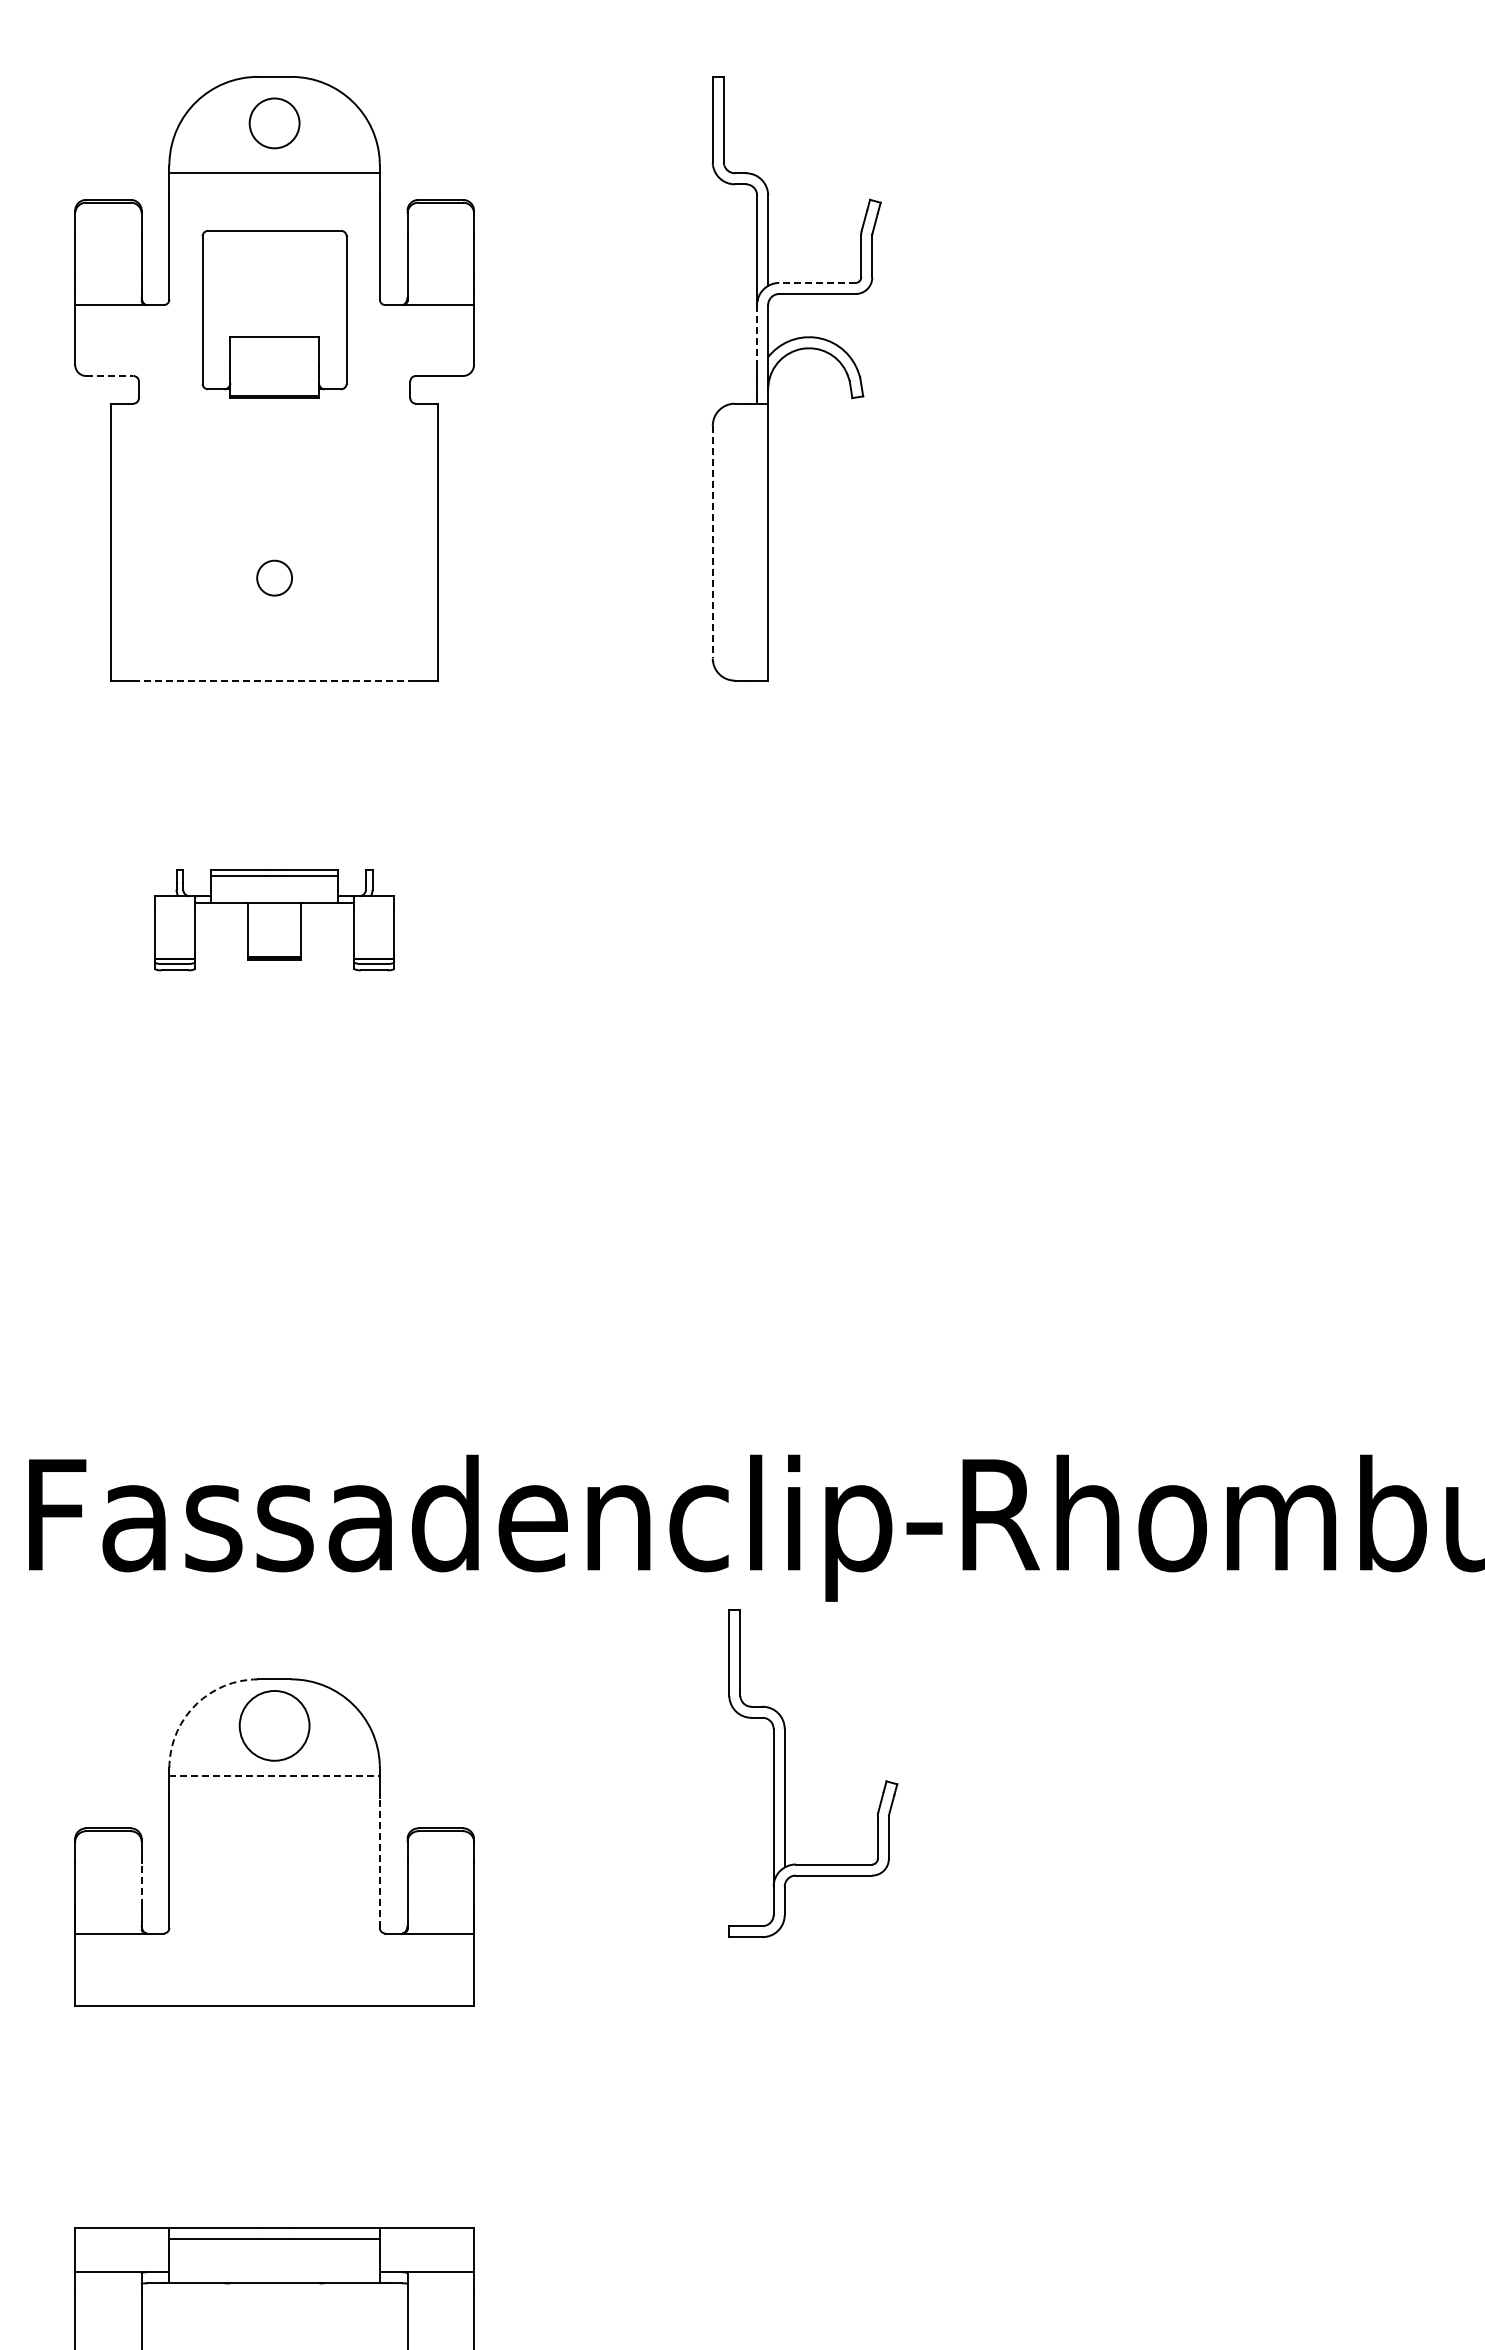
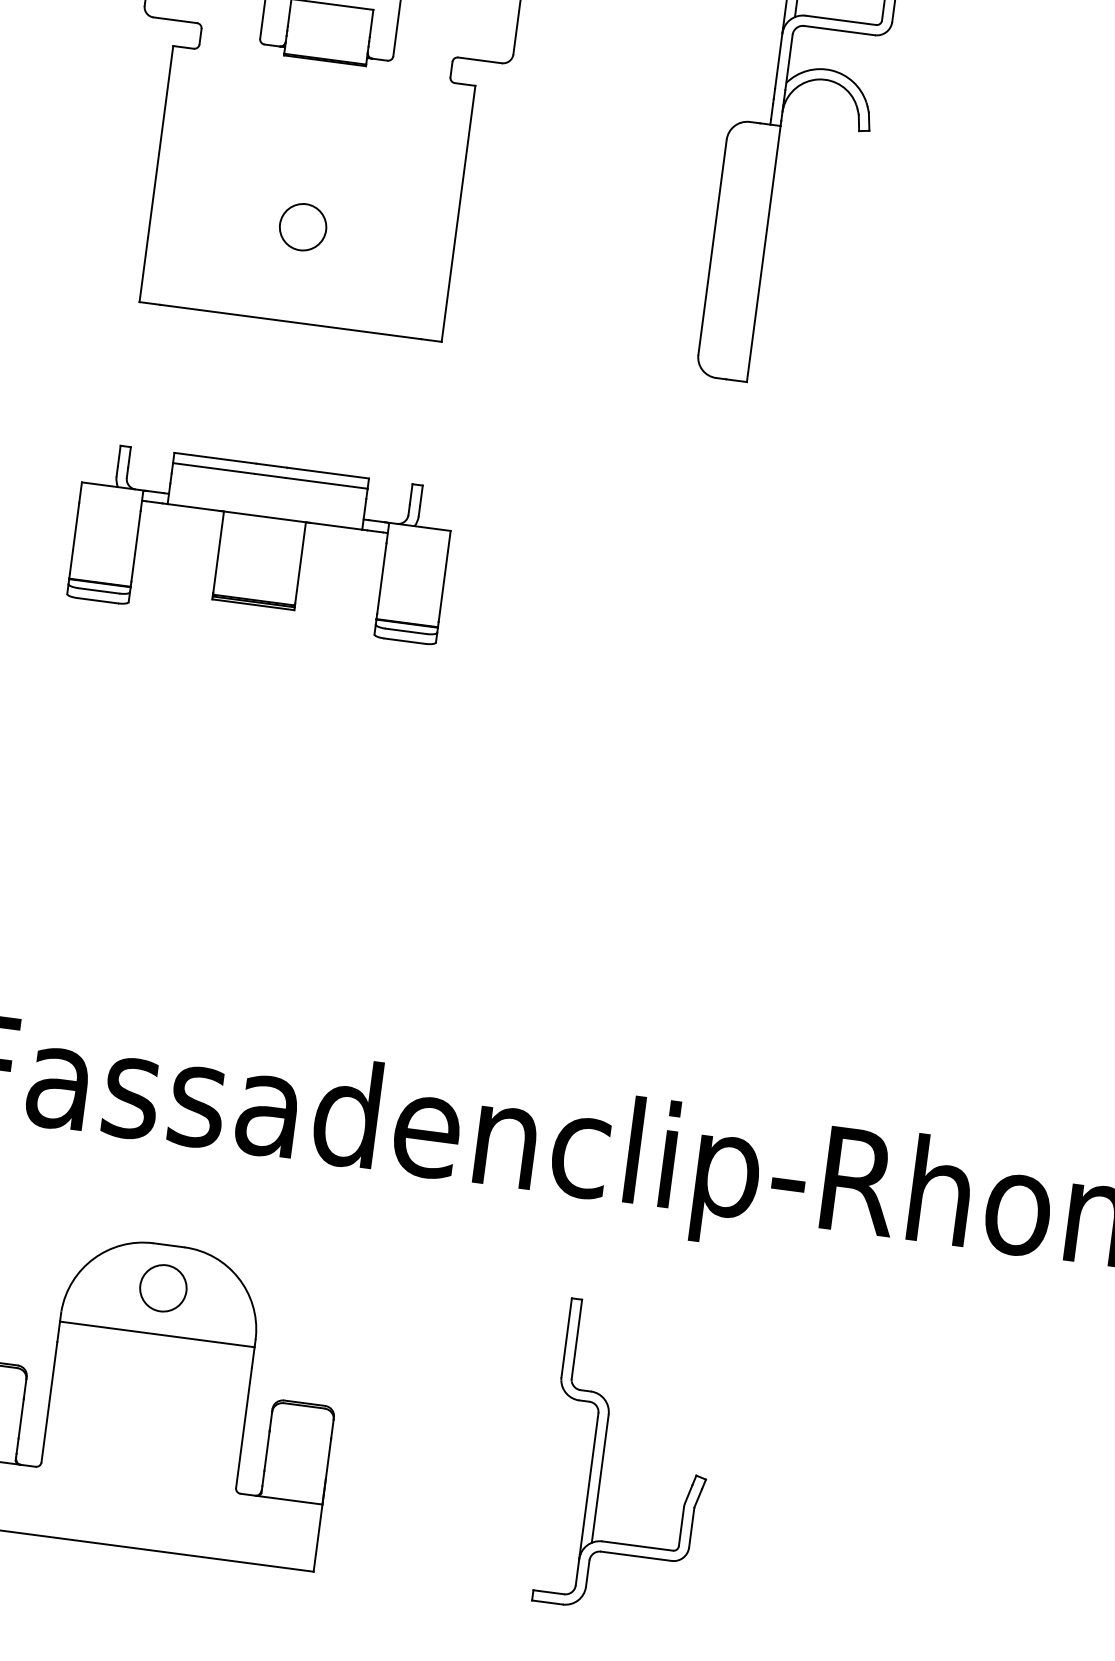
line: (816, 282) -> (840, 19), dashed -> solid
line: (757, 335) -> (779, 61), dashed -> solid
line: (109, 376) -> (174, 20), dashed -> solid
line: (712, 542) -> (712, 247), dashed -> solid
circle: (274, 578) -> (302, 227), size x1.43
line: (275, 680) -> (291, 321), dashed -> solid
part: (274, 919) -> (261, 542), size x1.67
arc: (196, 1704) -> (93, 1259), dashed -> solid
circle: (274, 1725) -> (163, 1287), size x0.71
part: (785, 1773) -> (603, 1456), moved
line: (275, 1775) -> (158, 1334), dashed -> solid
line: (379, 1862) -> (243, 1427), dashed -> solid
line: (141, 1884) -> (21, 1418), dashed -> solid

